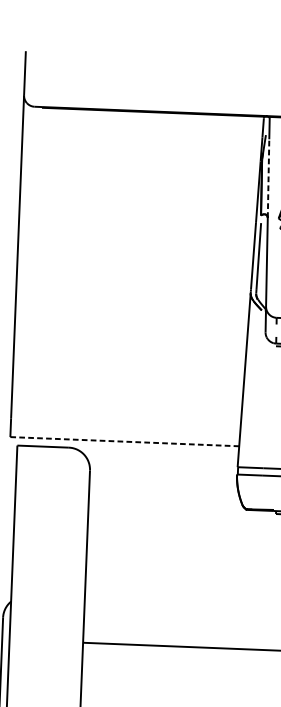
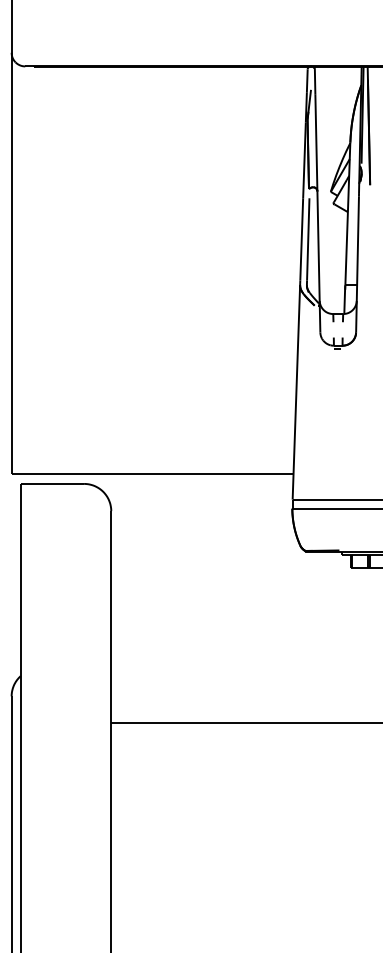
line: (268, 178) -> (316, 142), dashed -> solid
line: (124, 441) -> (152, 473), dashed -> solid

